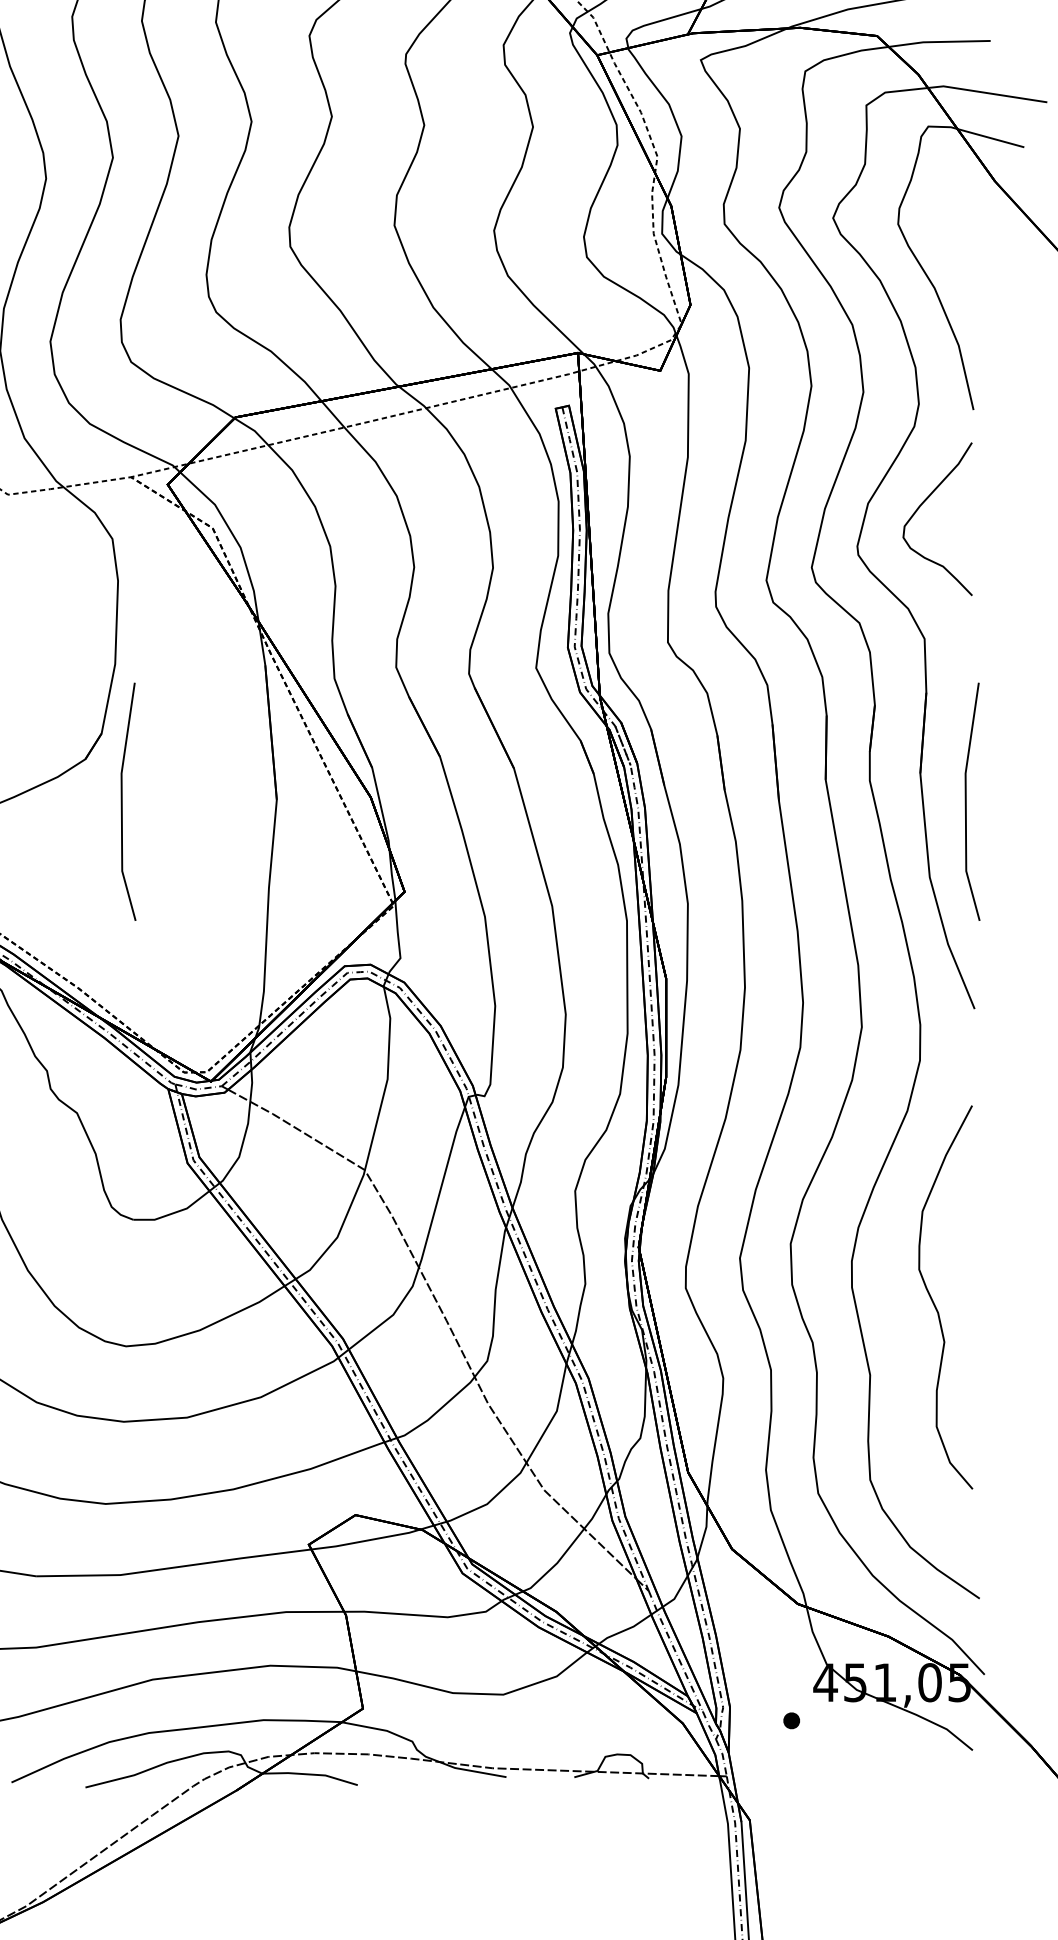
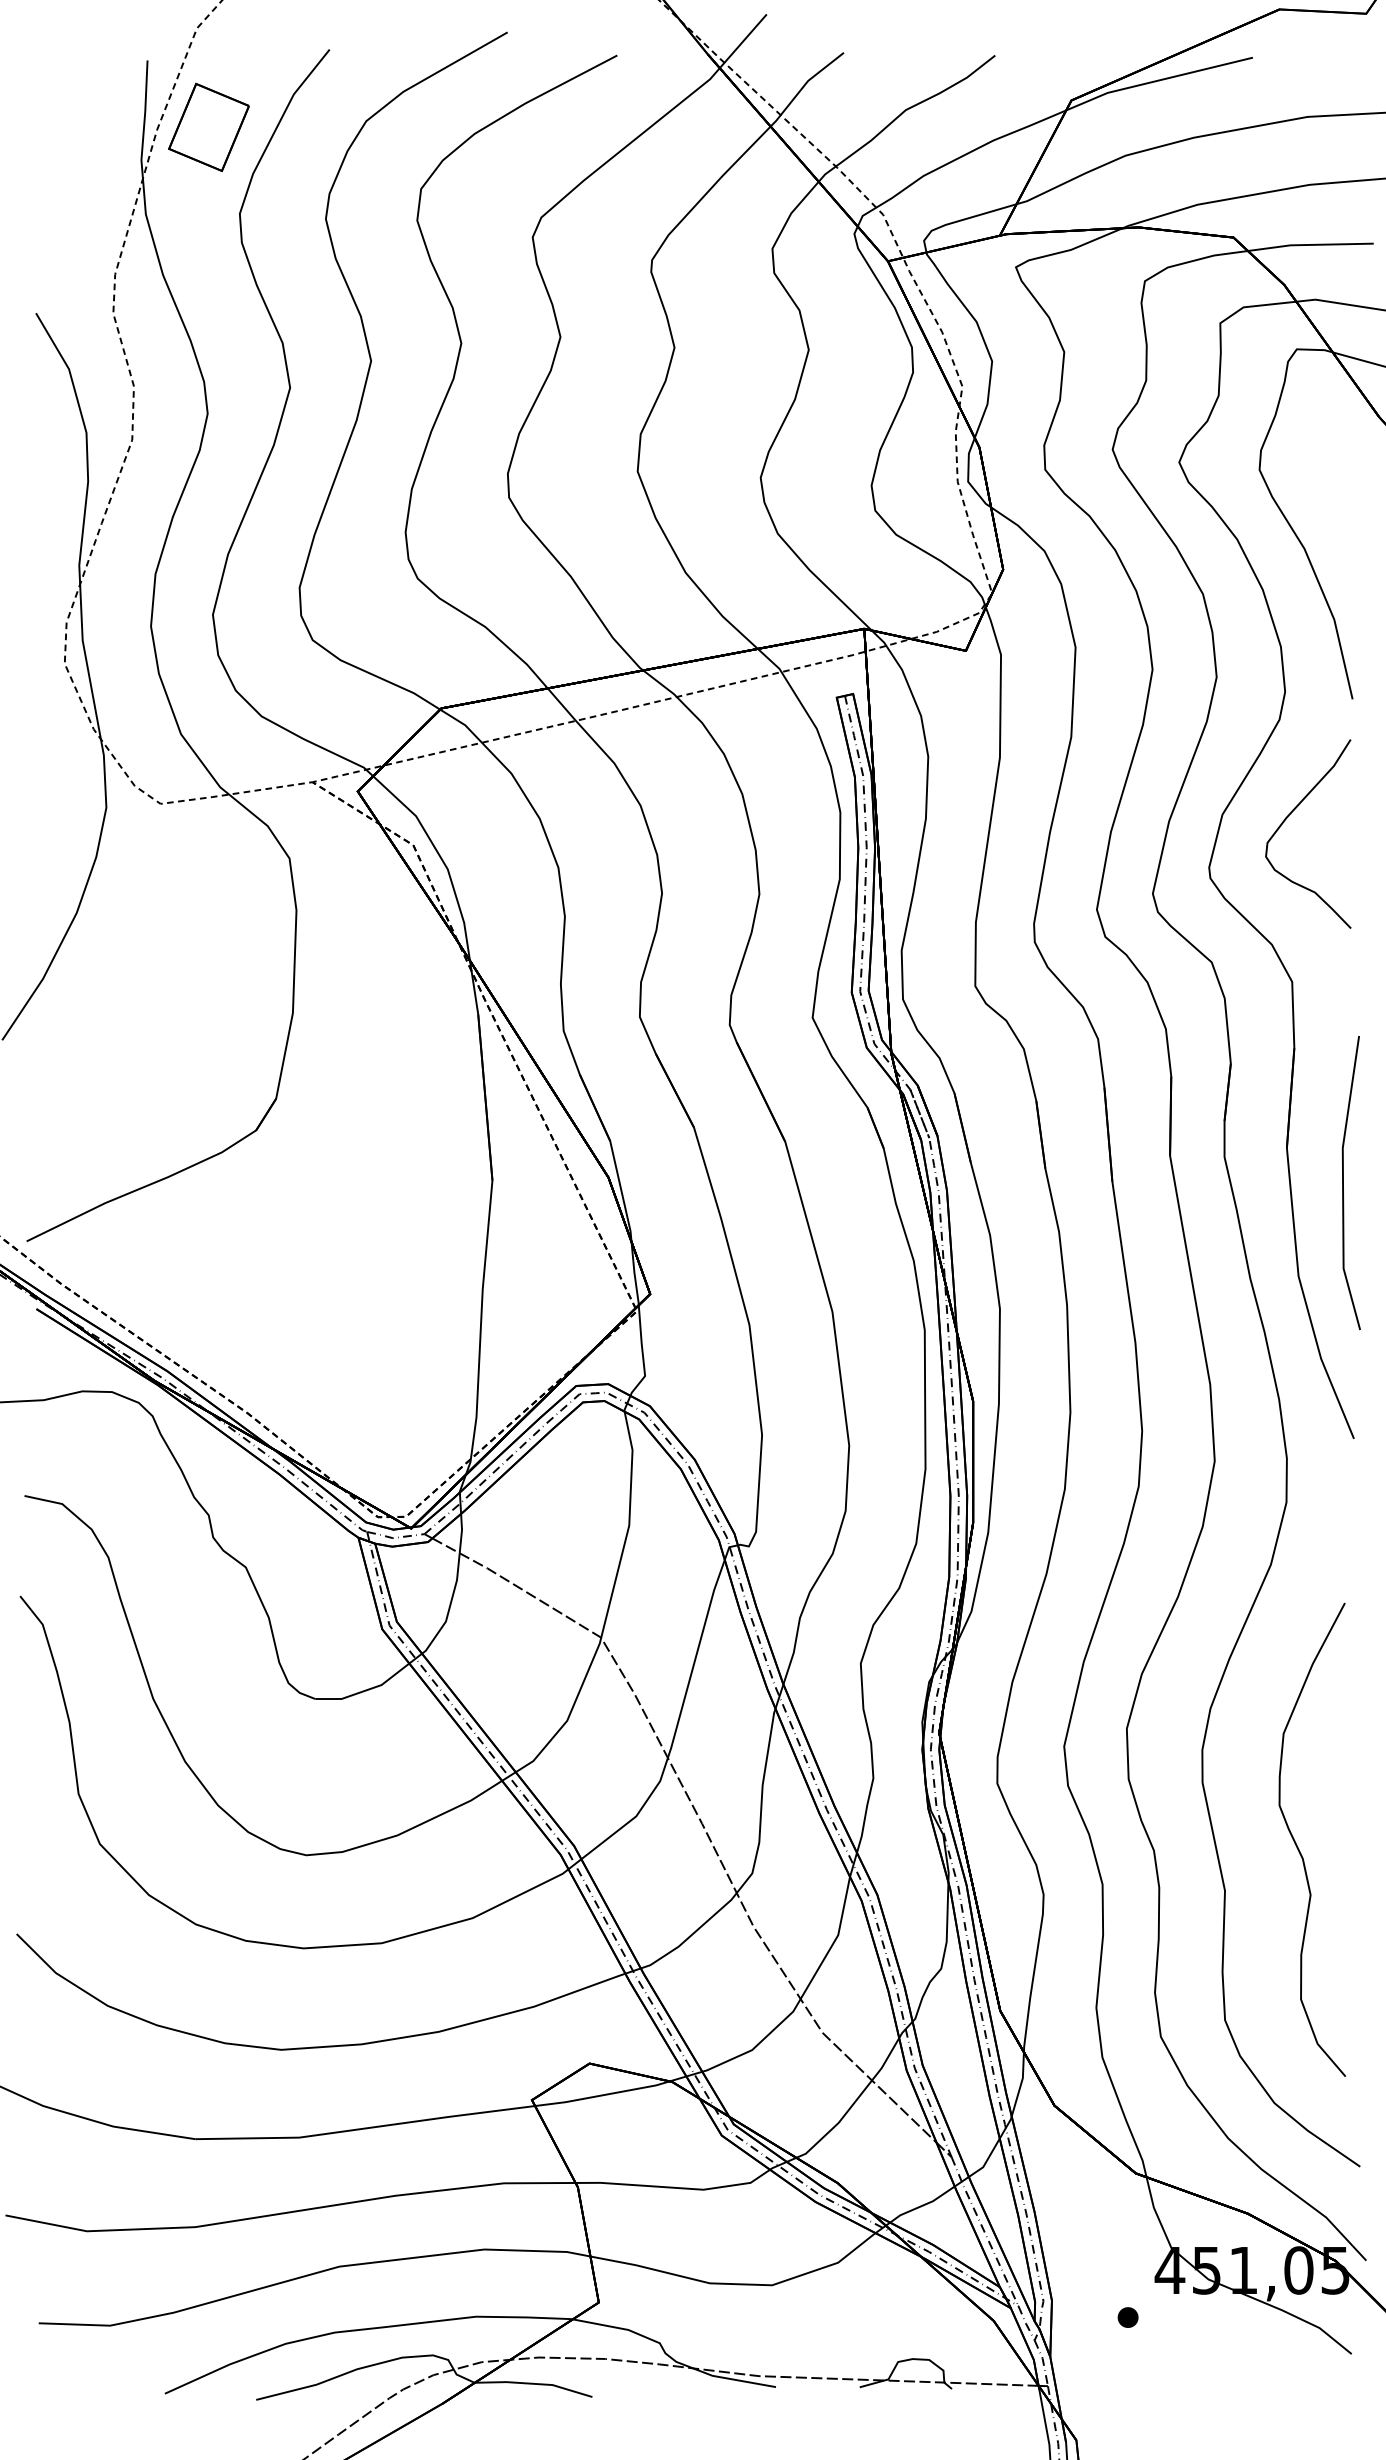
line: (122, 802) -> (301, 1183), removed
curve: (933, 1301) -> (1297, 1844), moved

